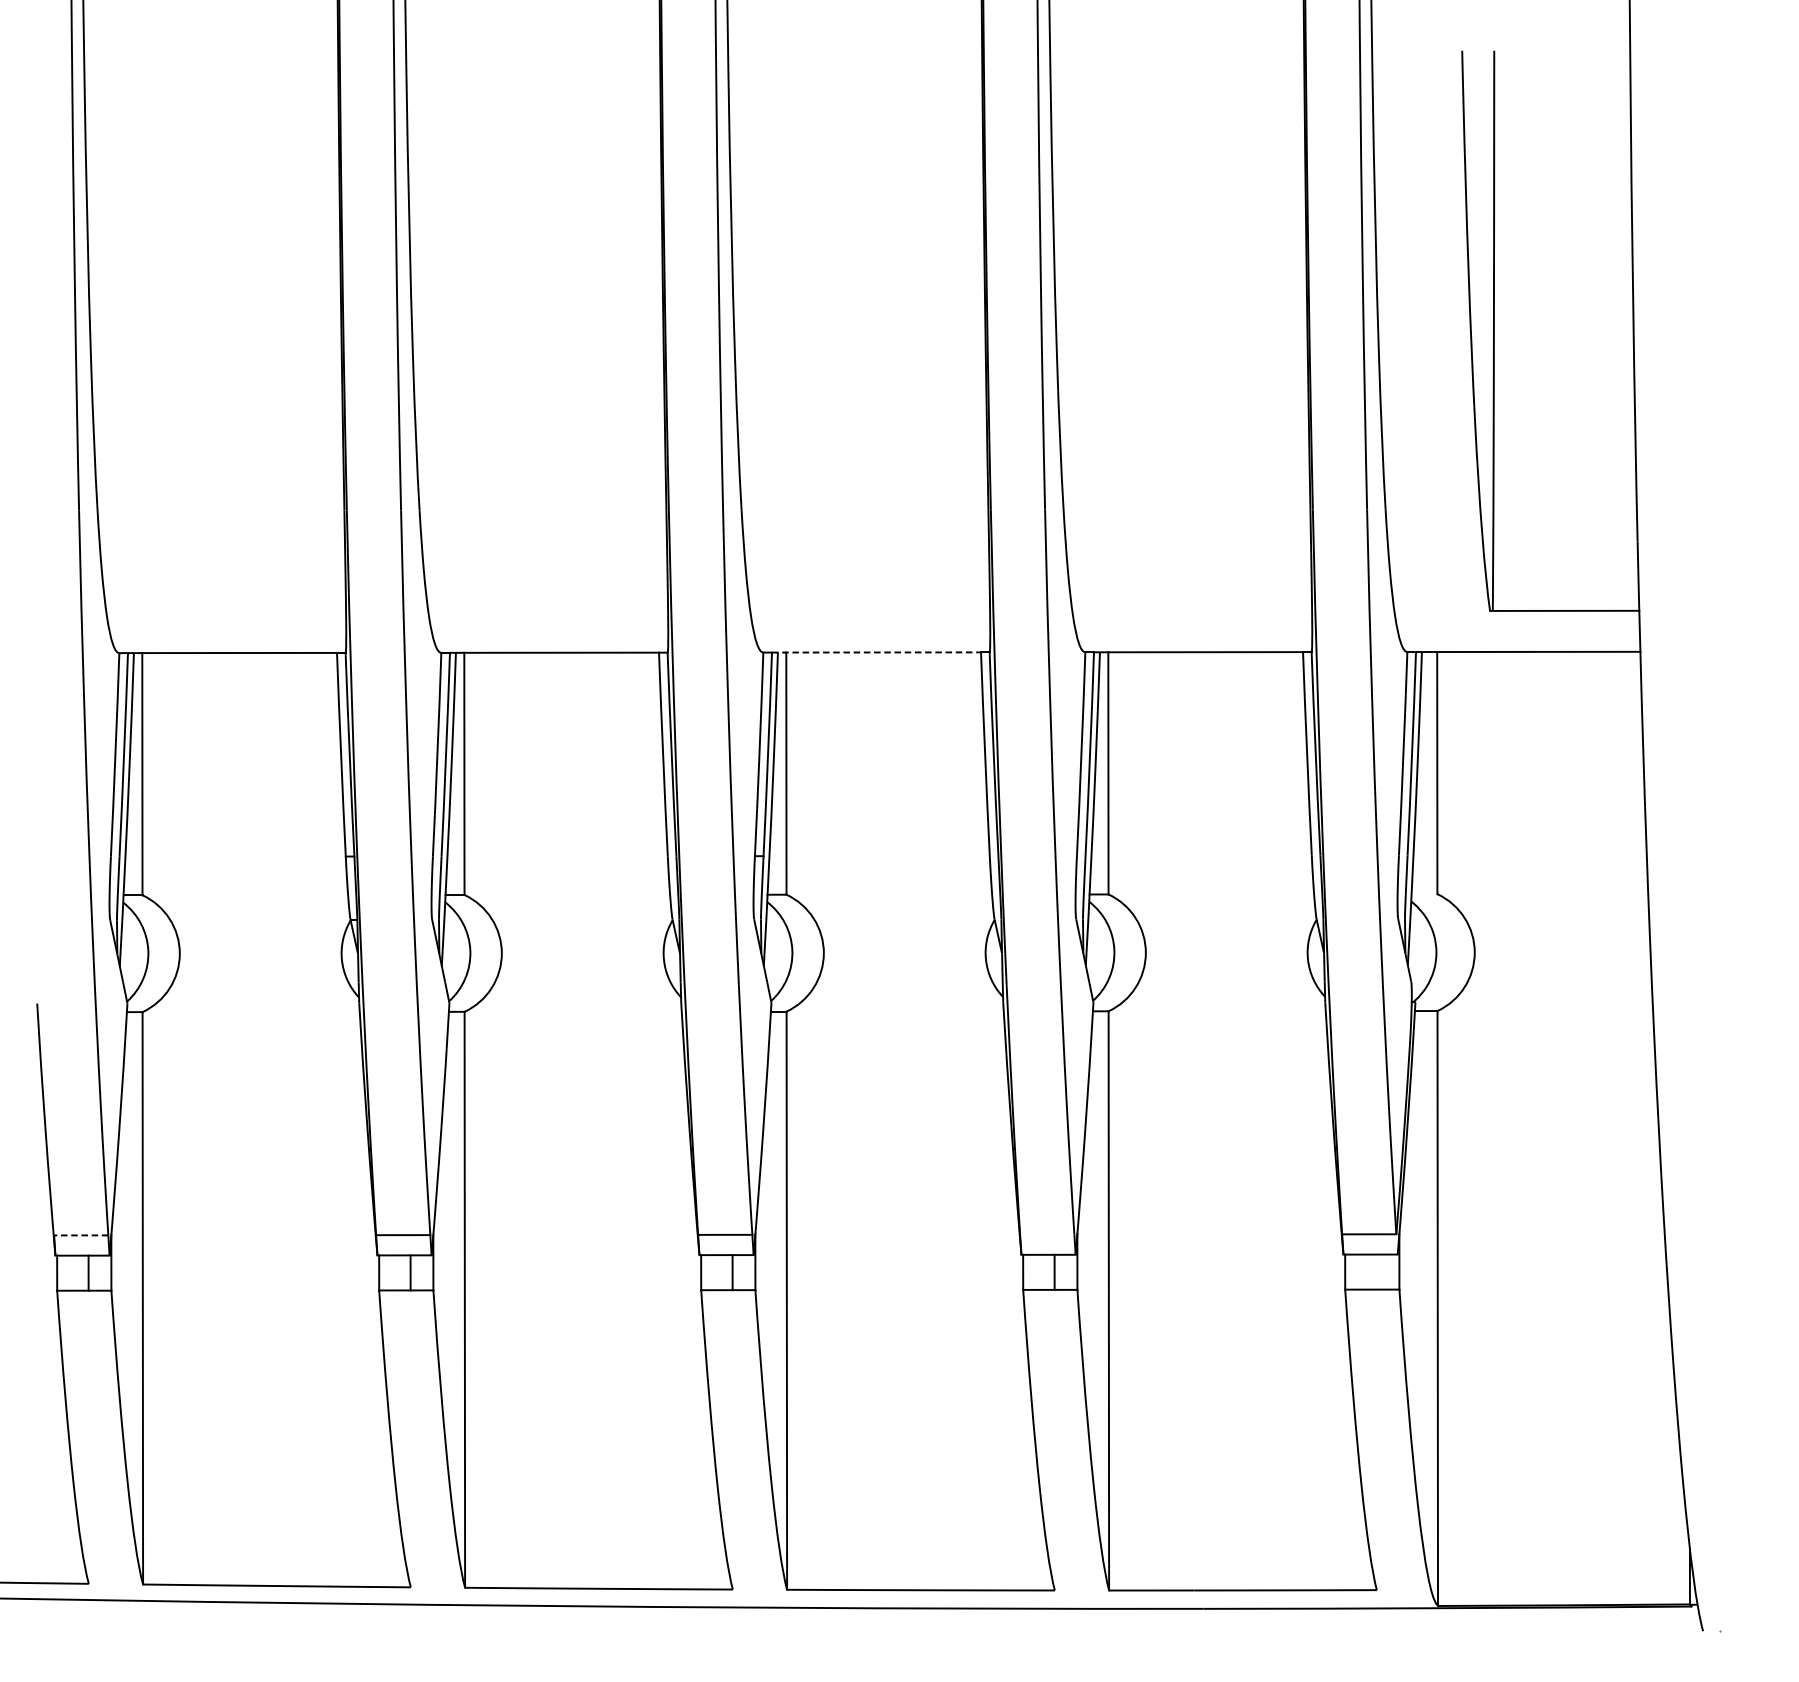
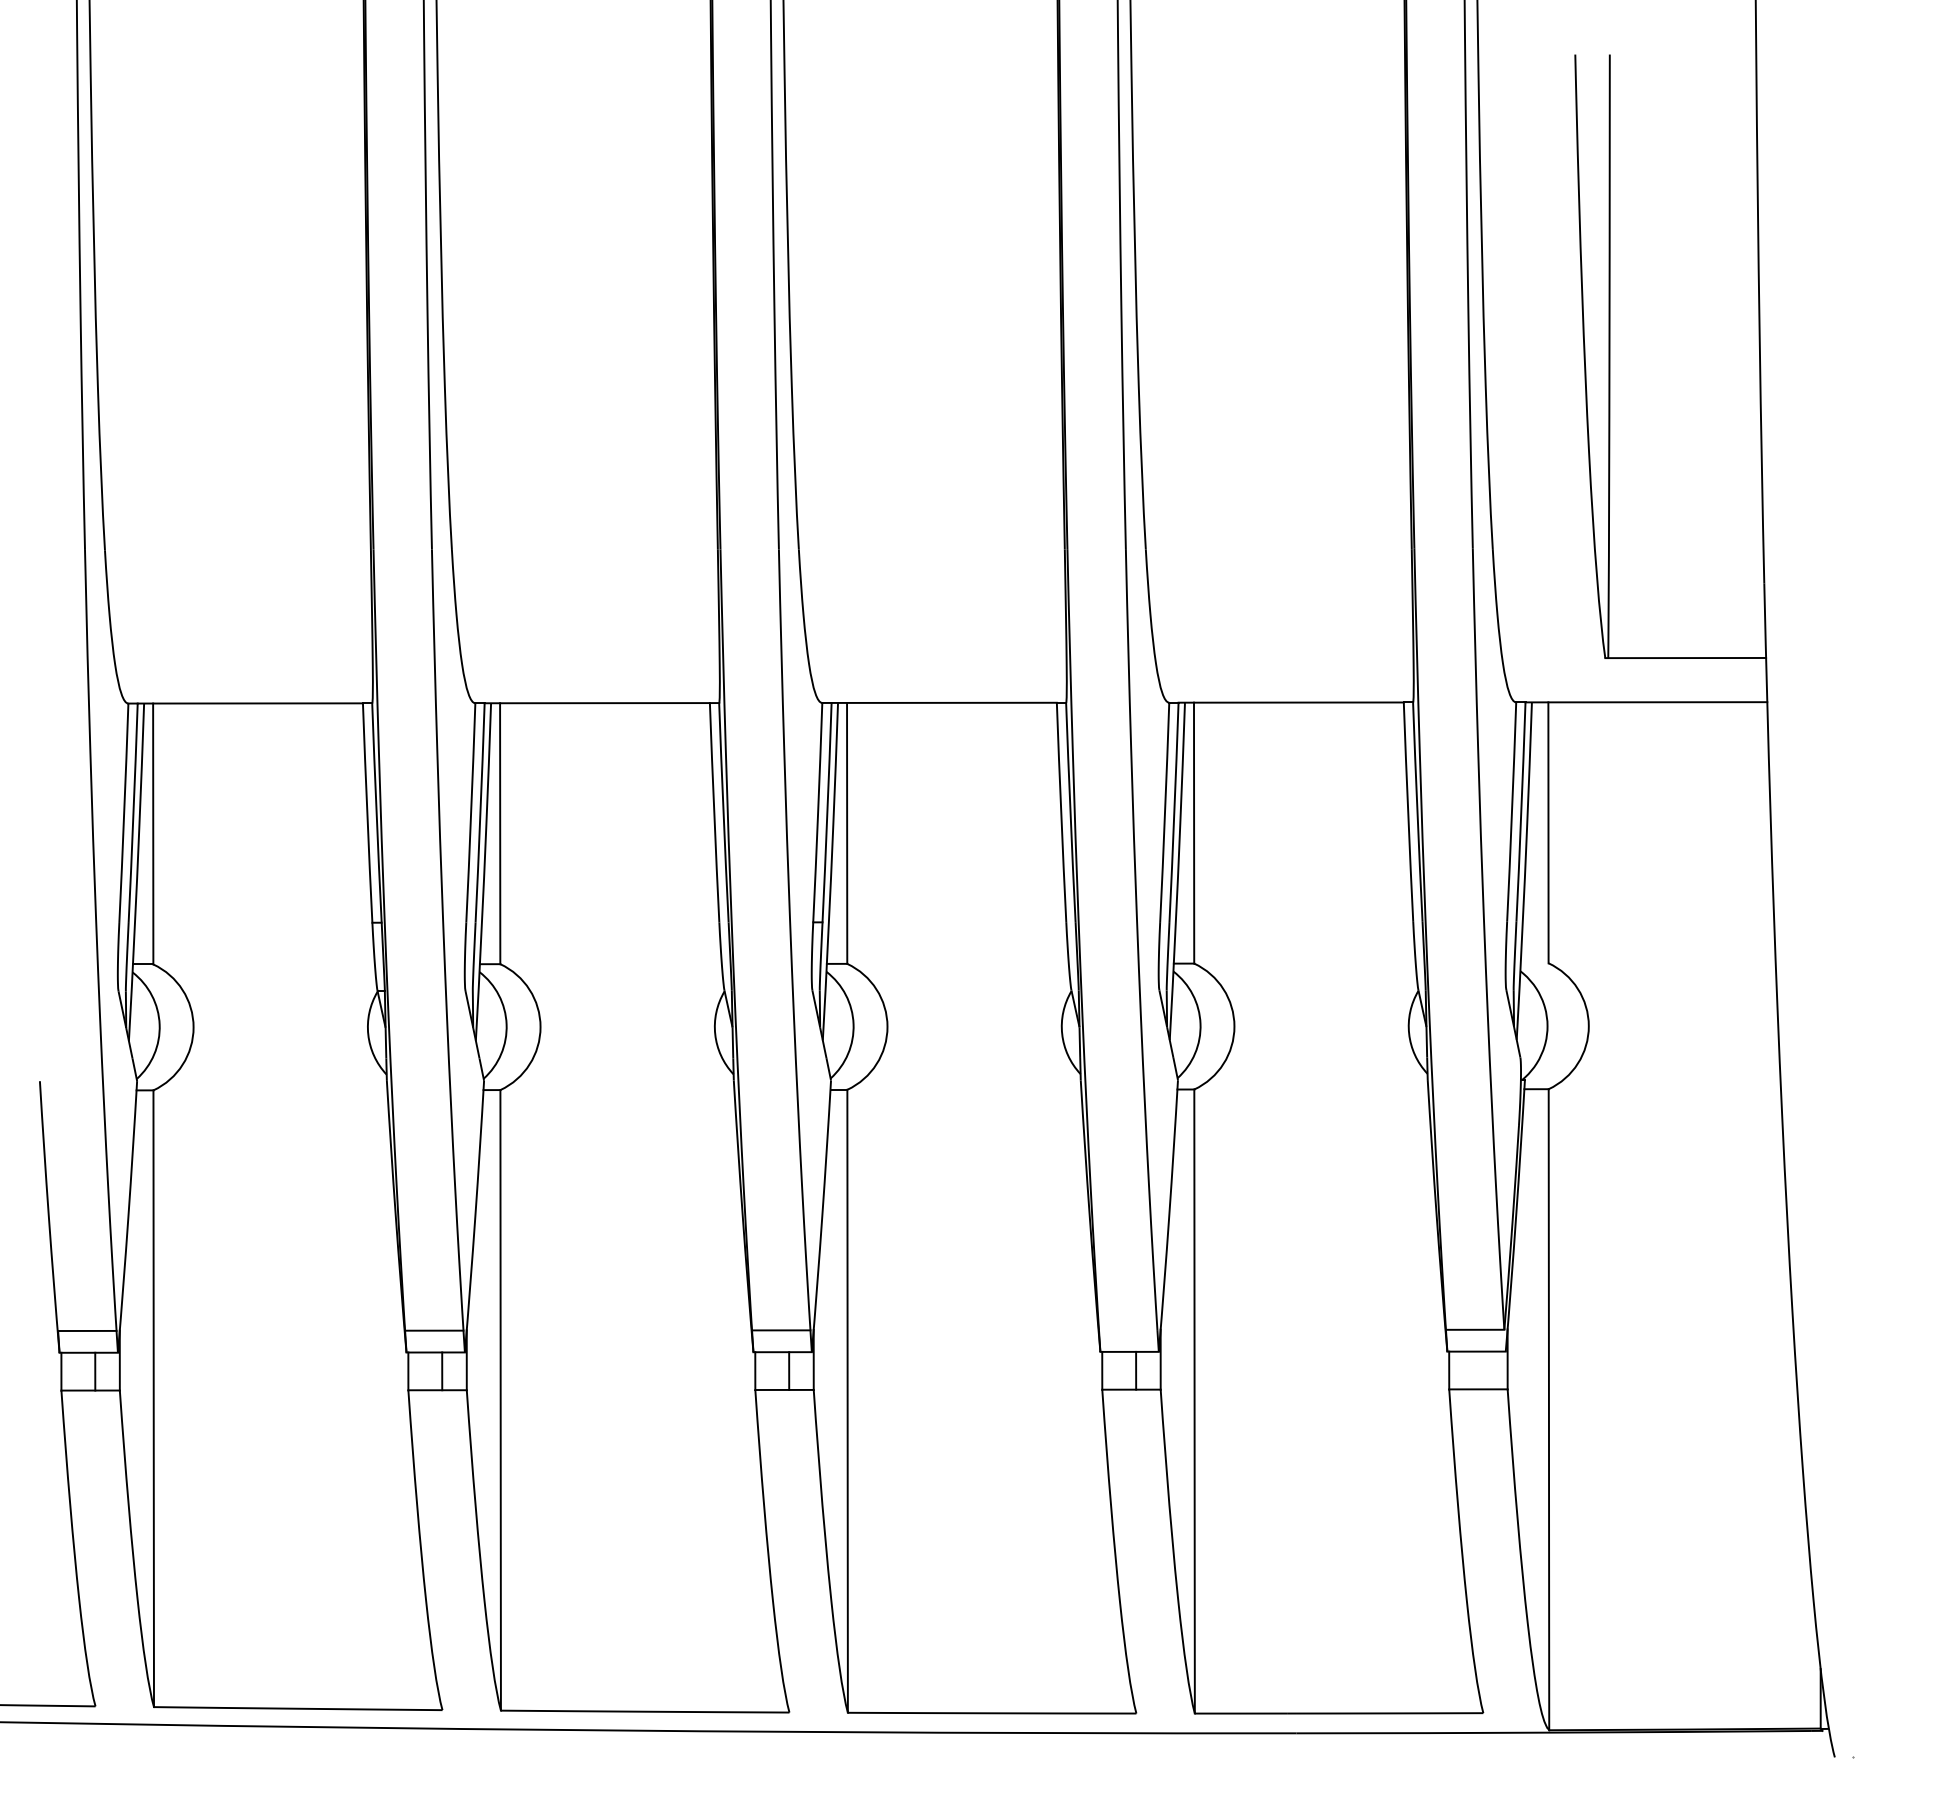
line: (876, 652) -> (944, 702), dashed -> solid
line: (80, 1234) -> (86, 1330), dashed -> solid

